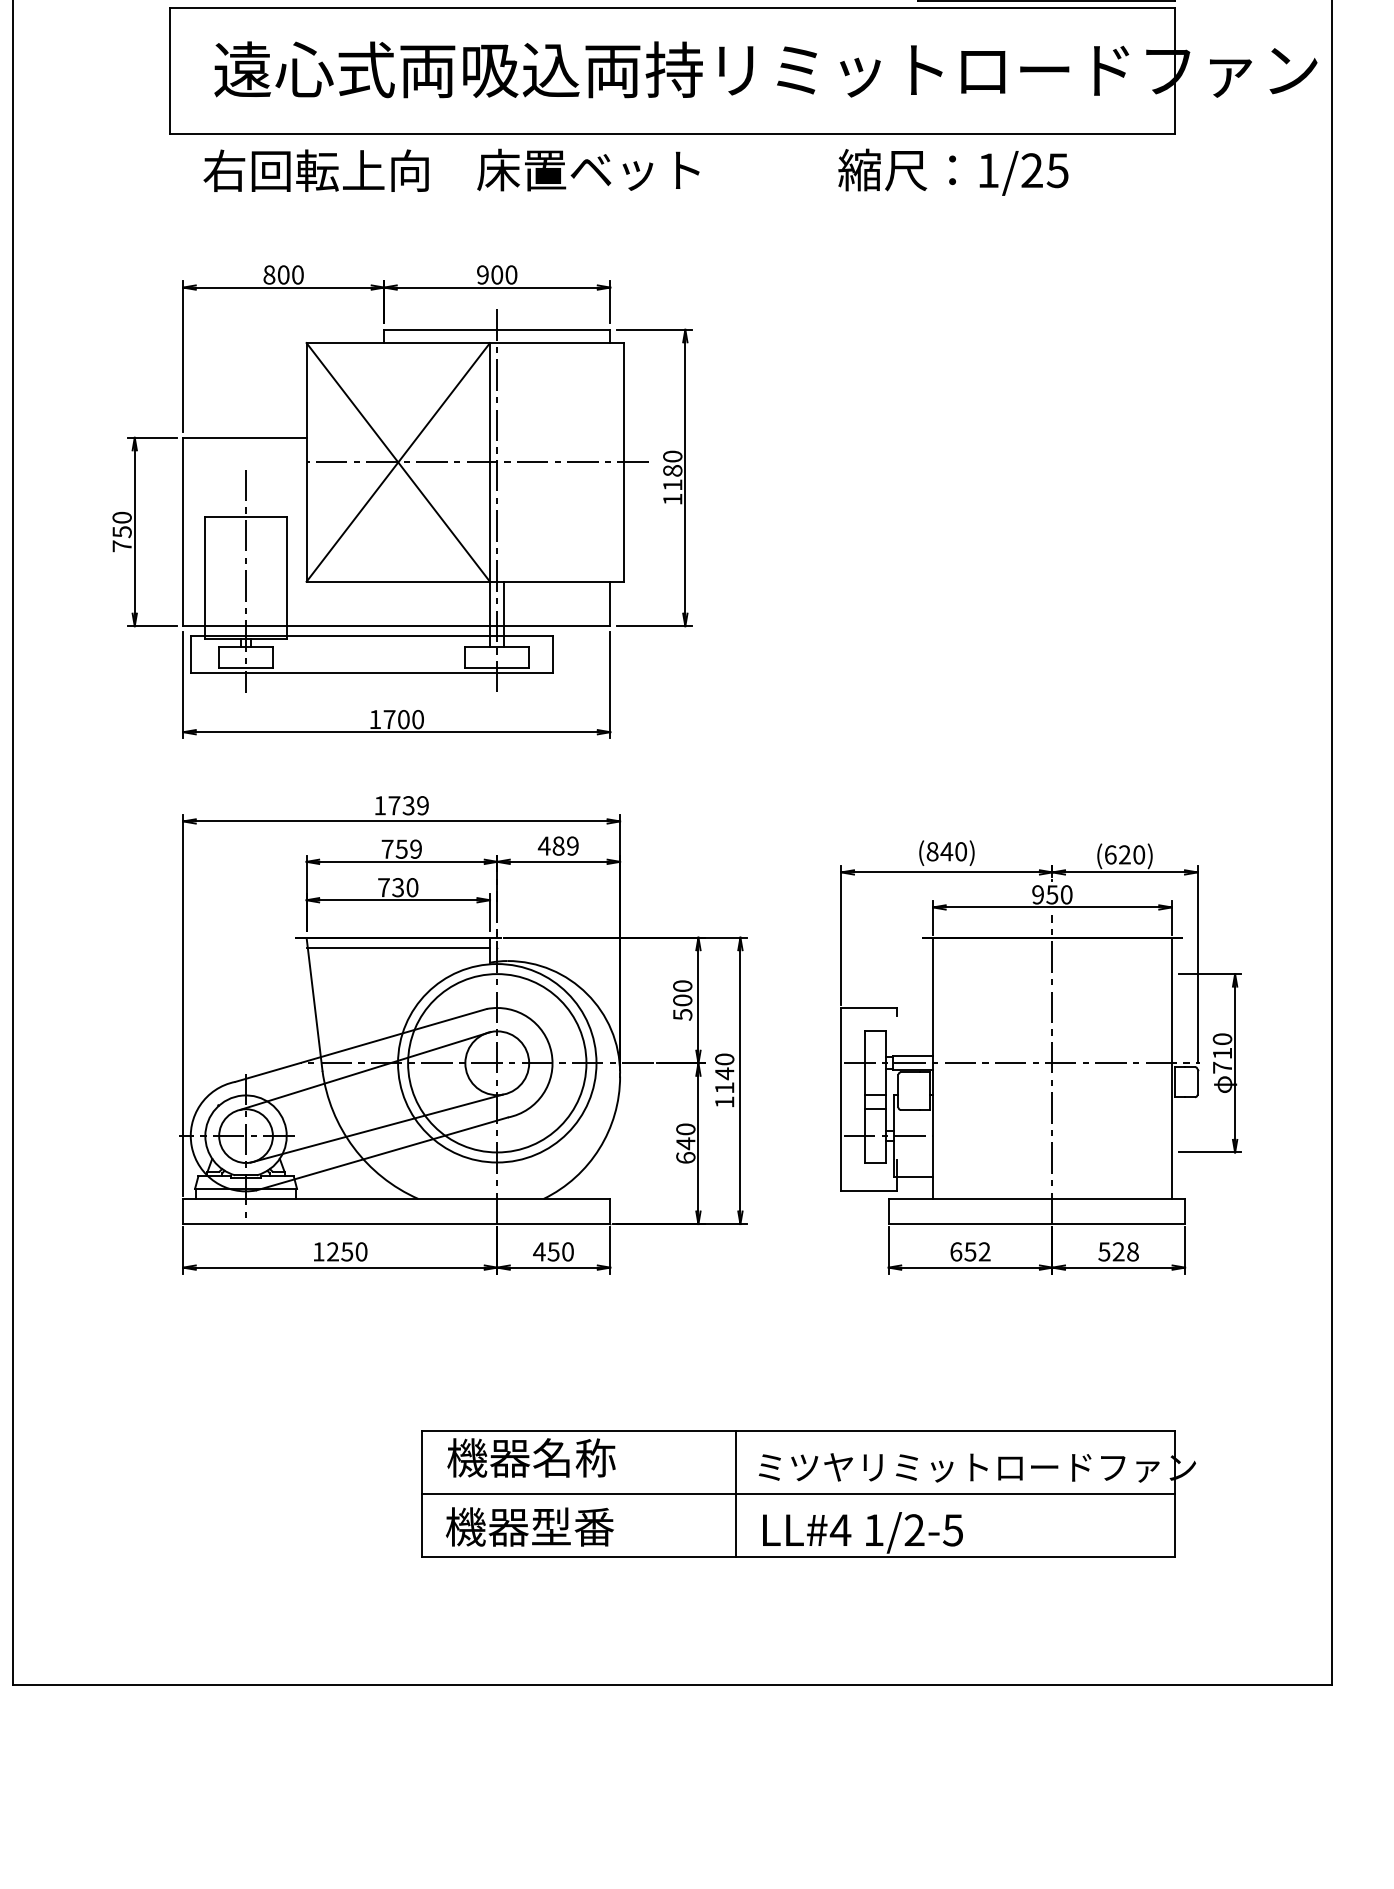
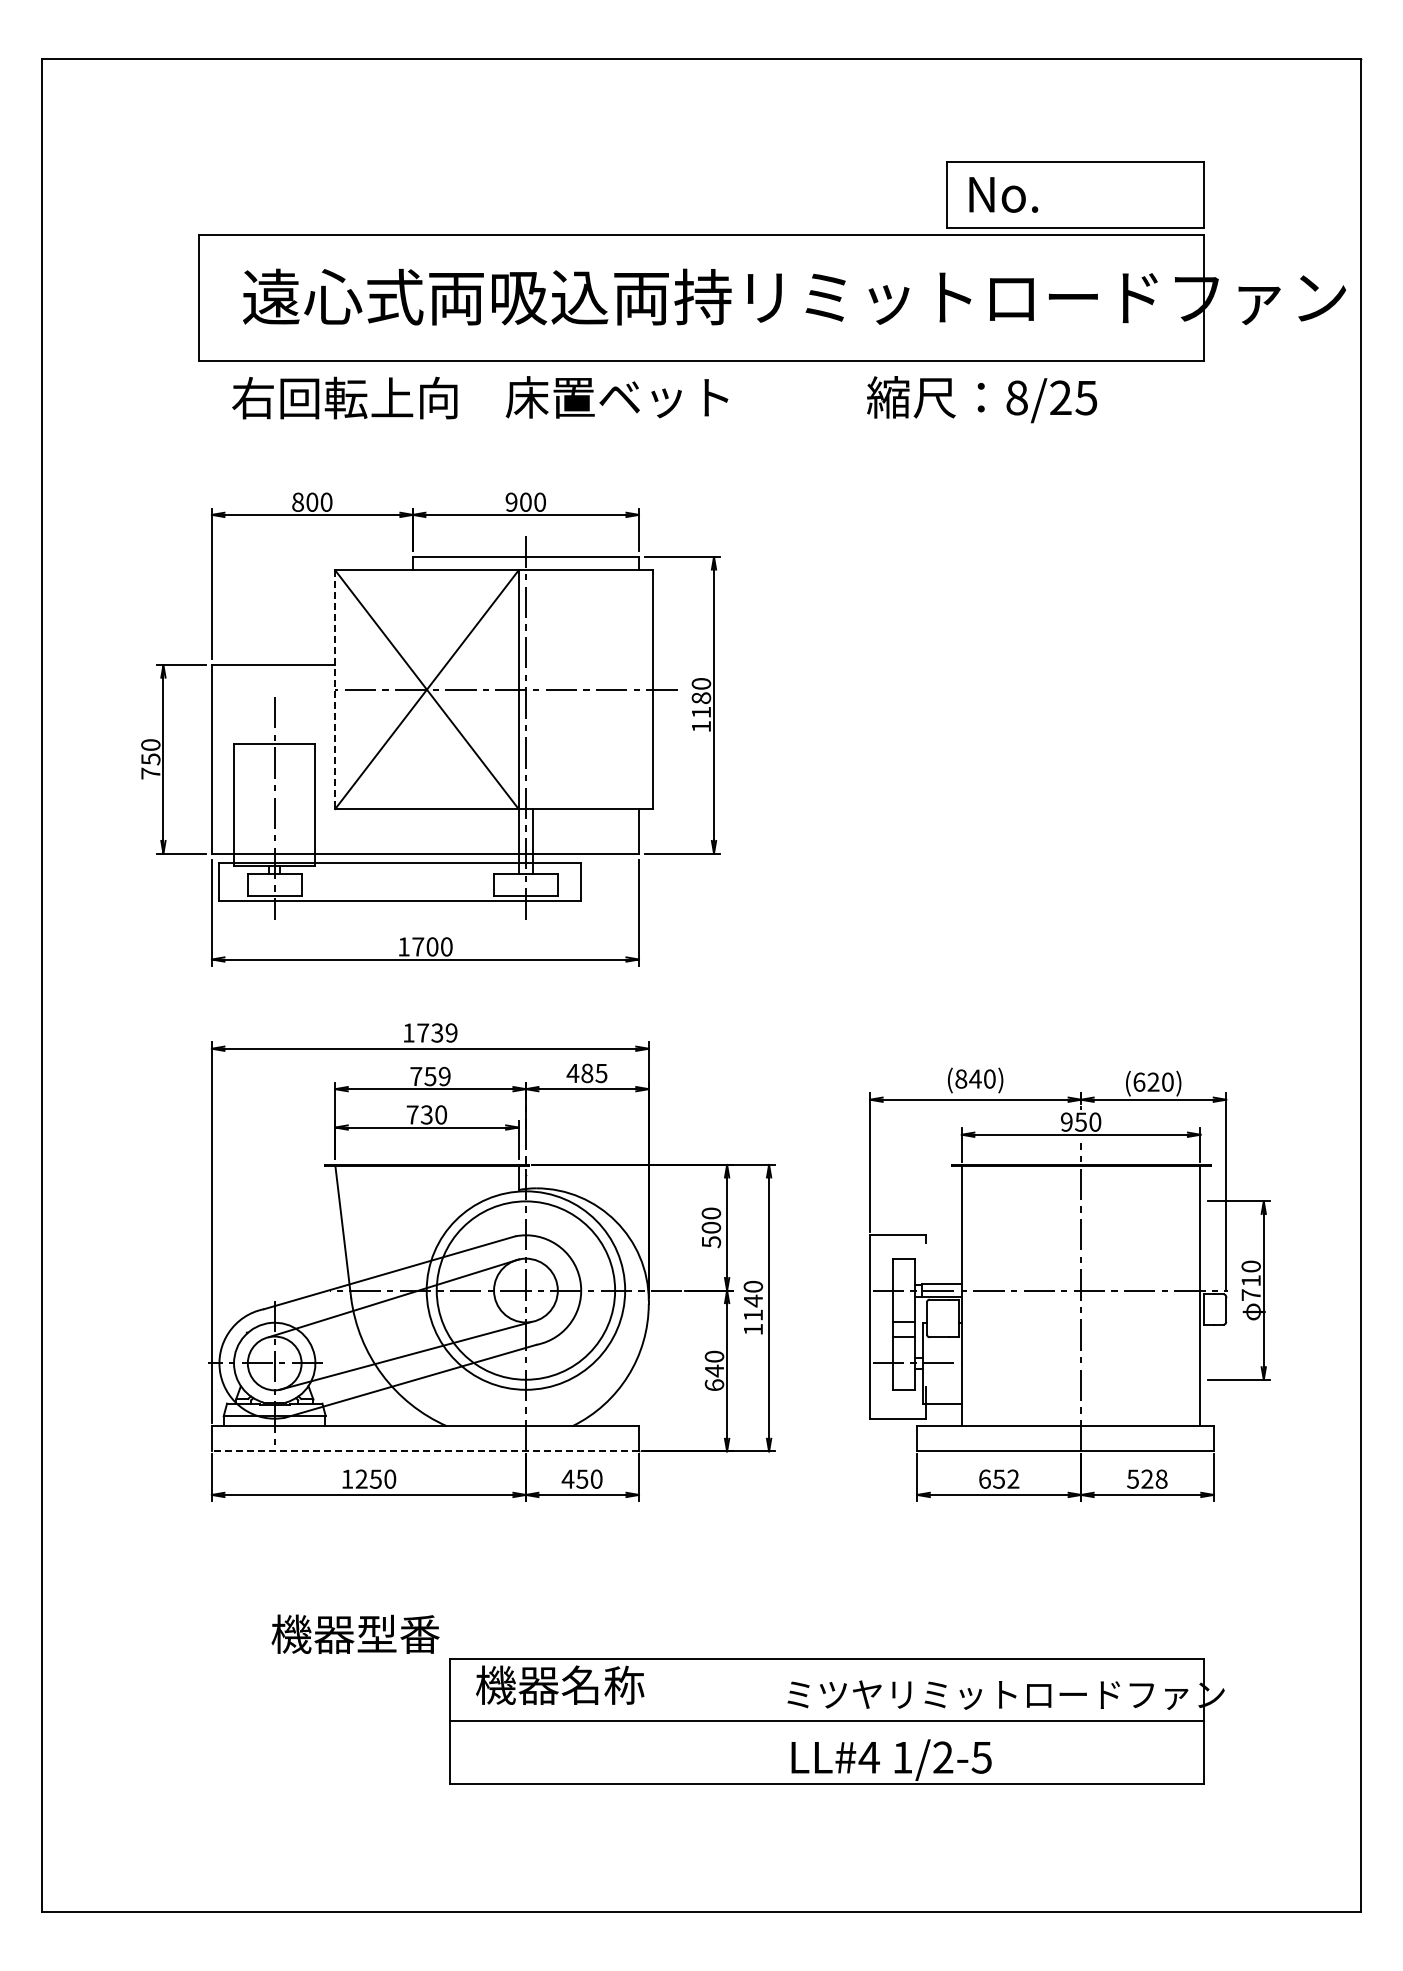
text: (987, 170) -> (1016, 397), 1/25 -> 8/25
line: (306, 463) -> (335, 690), solid -> dashed
text: (572, 845) -> (601, 1072), 489 -> 485
line: (398, 948) -> (427, 1175), removed
line: (396, 1224) -> (425, 1451), solid -> dashed
line: (735, 1494) -> (764, 1721), removed
text: (529, 1526) -> (355, 1633), moved

